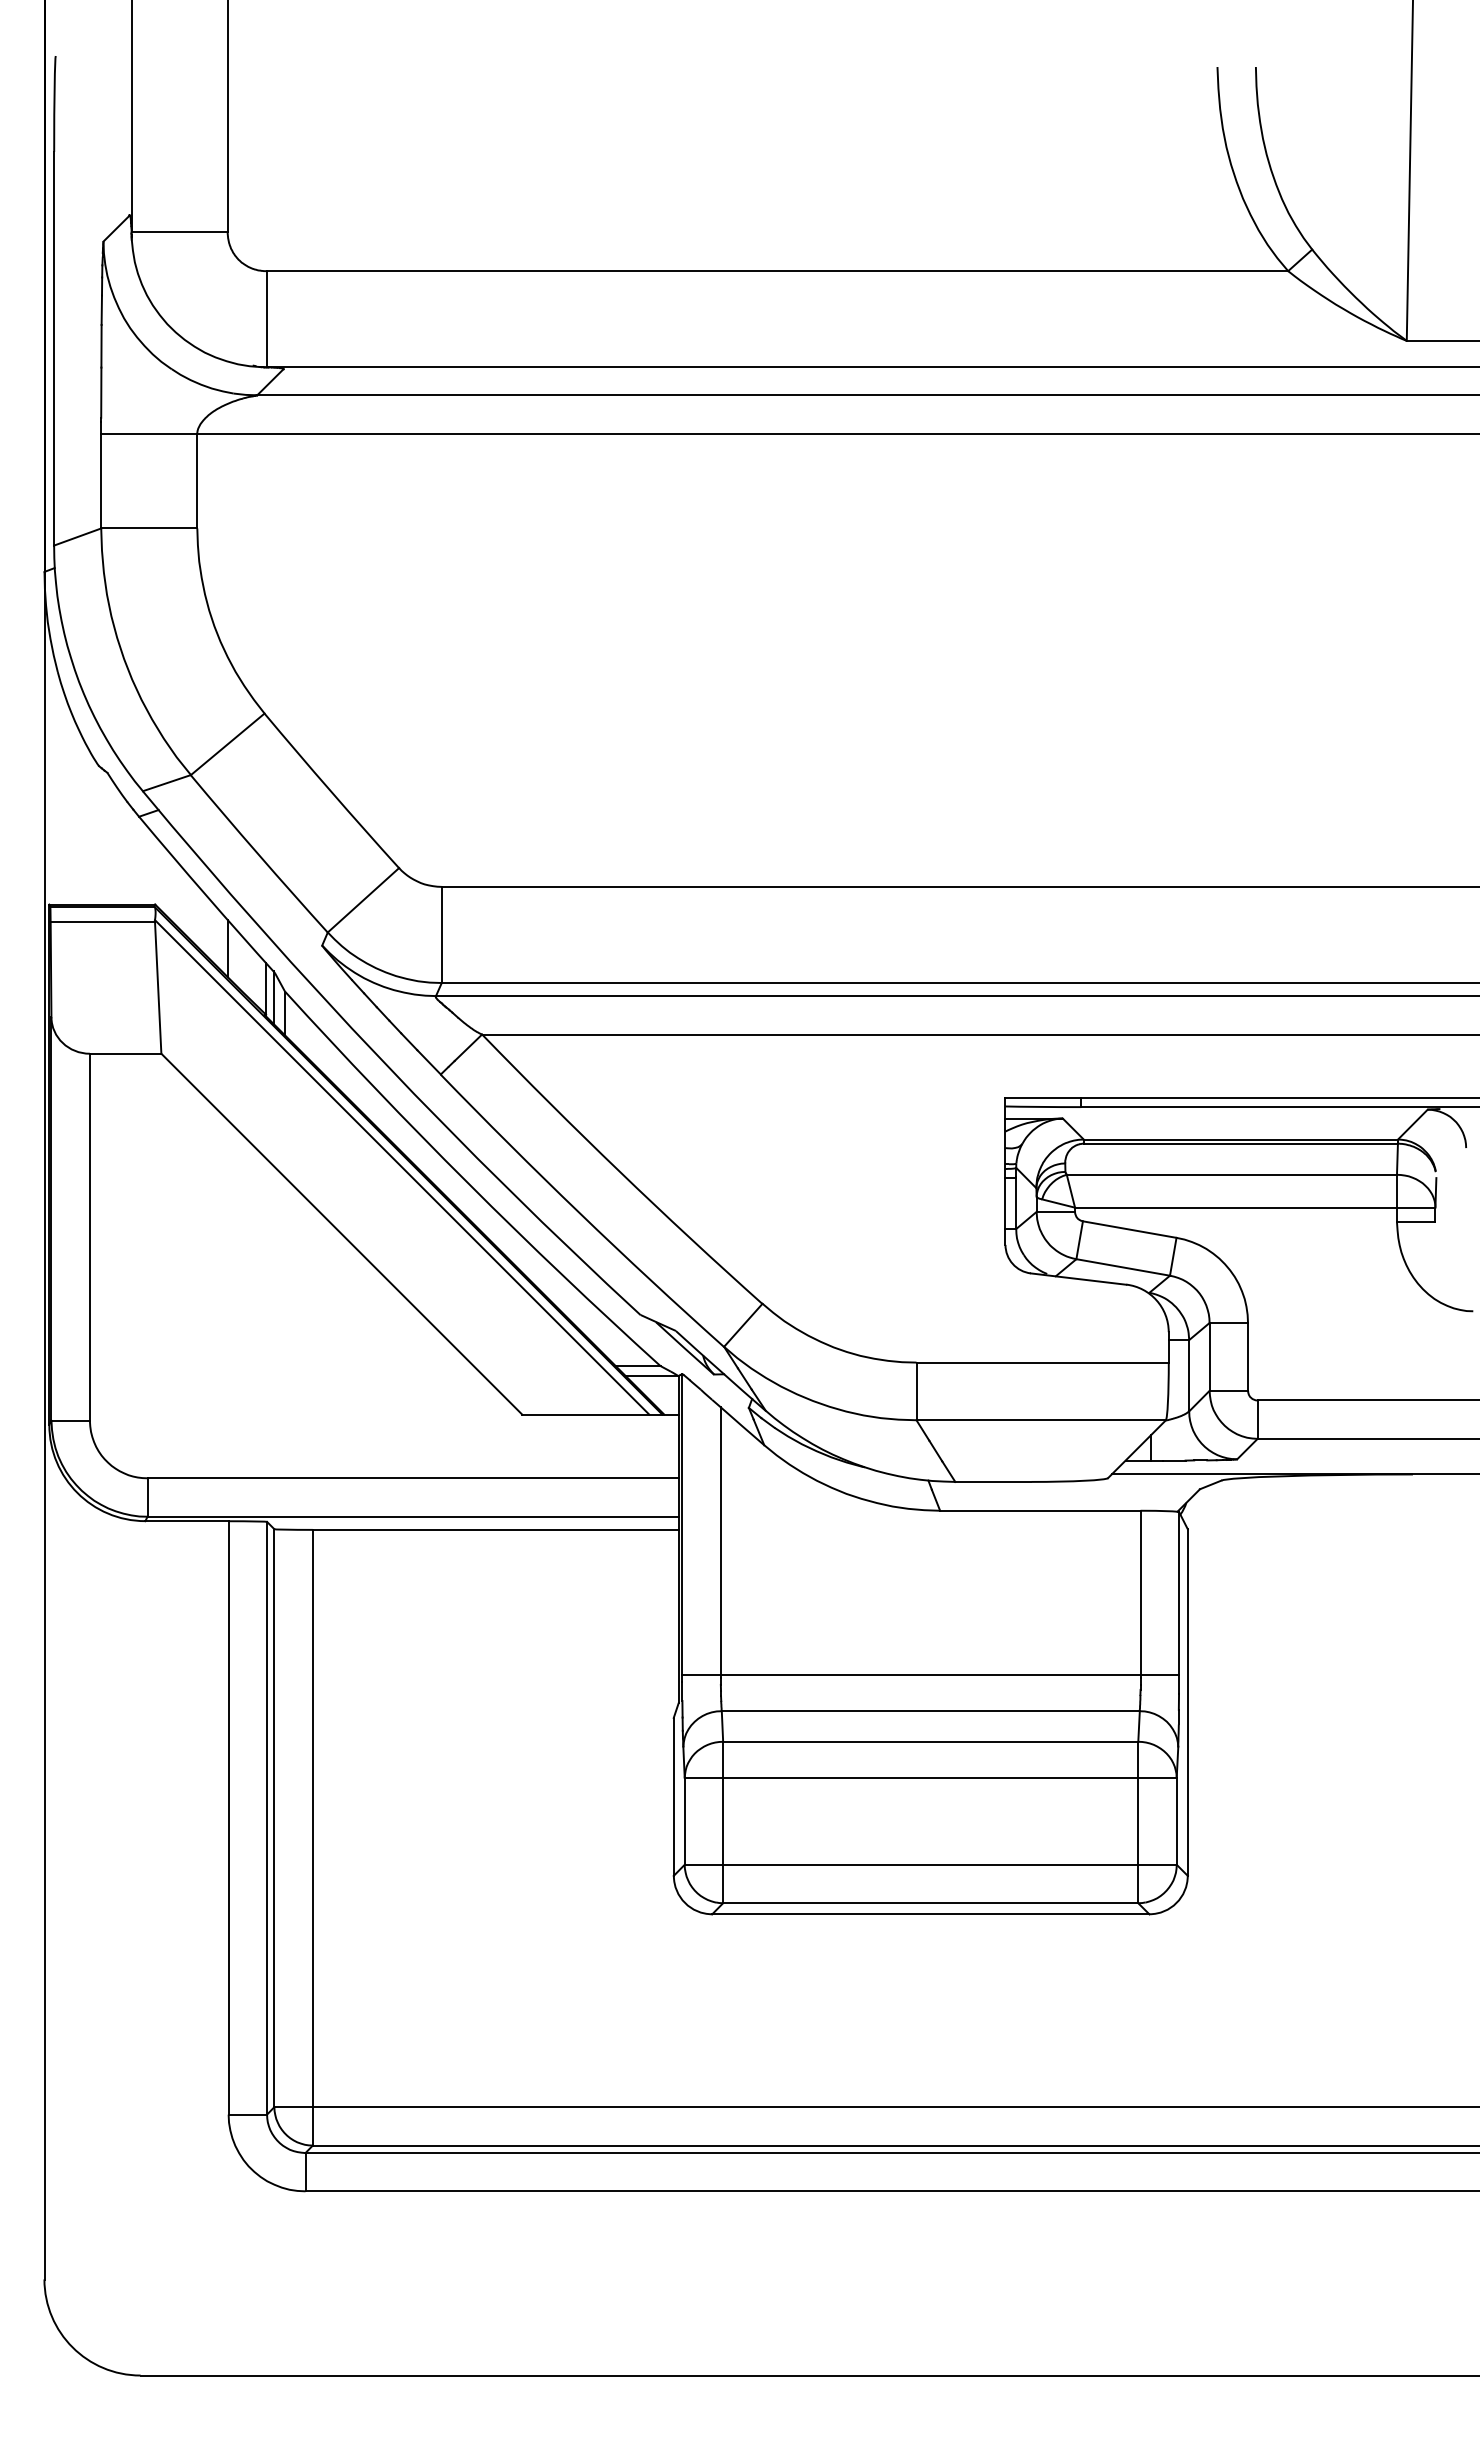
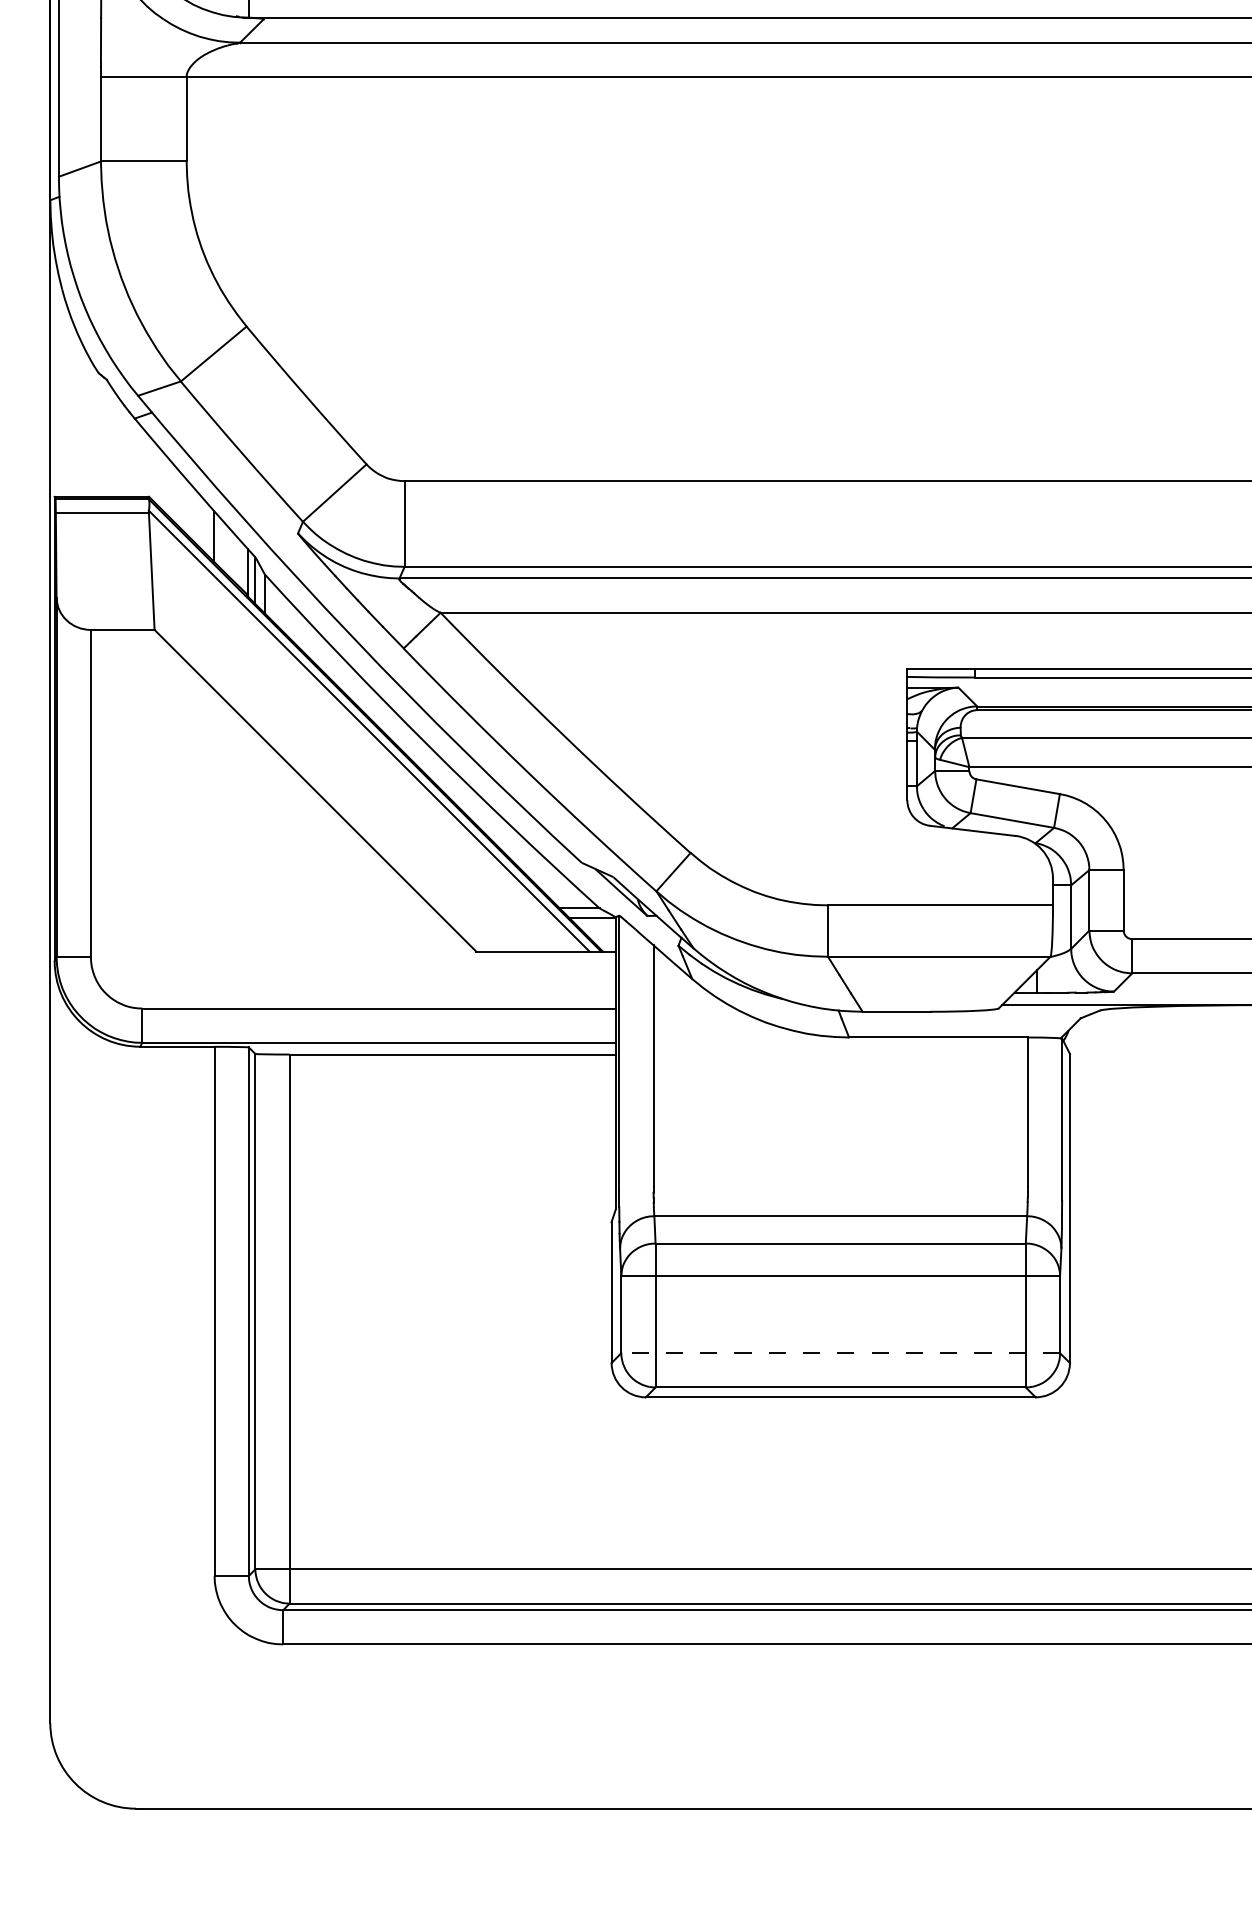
line: (930, 1675) -> (840, 1184), removed
line: (930, 1864) -> (840, 1352), solid -> dashed

